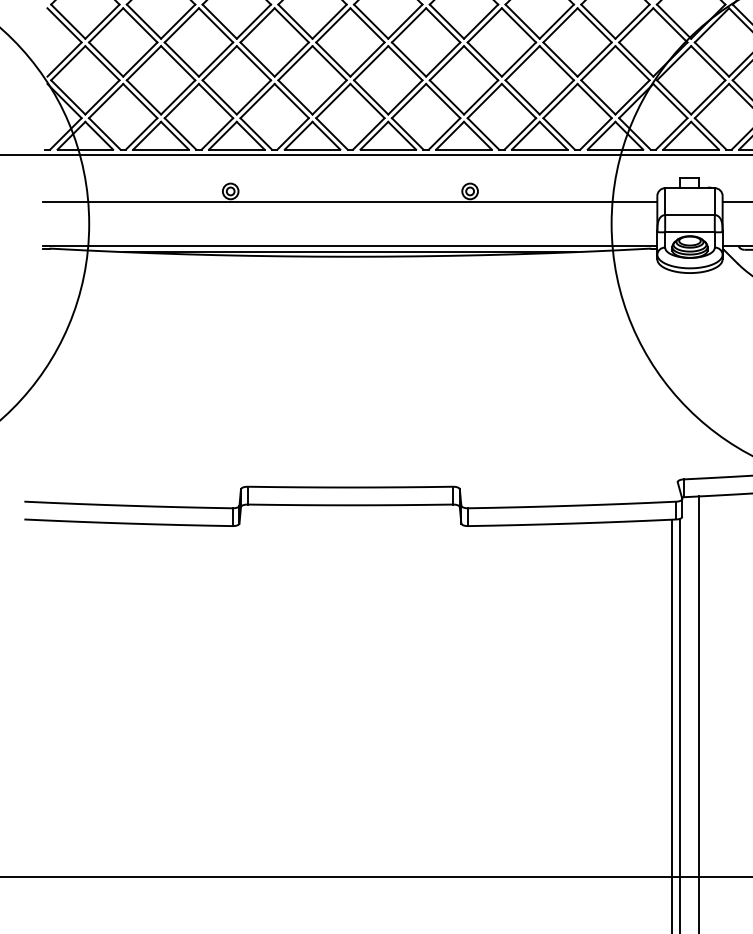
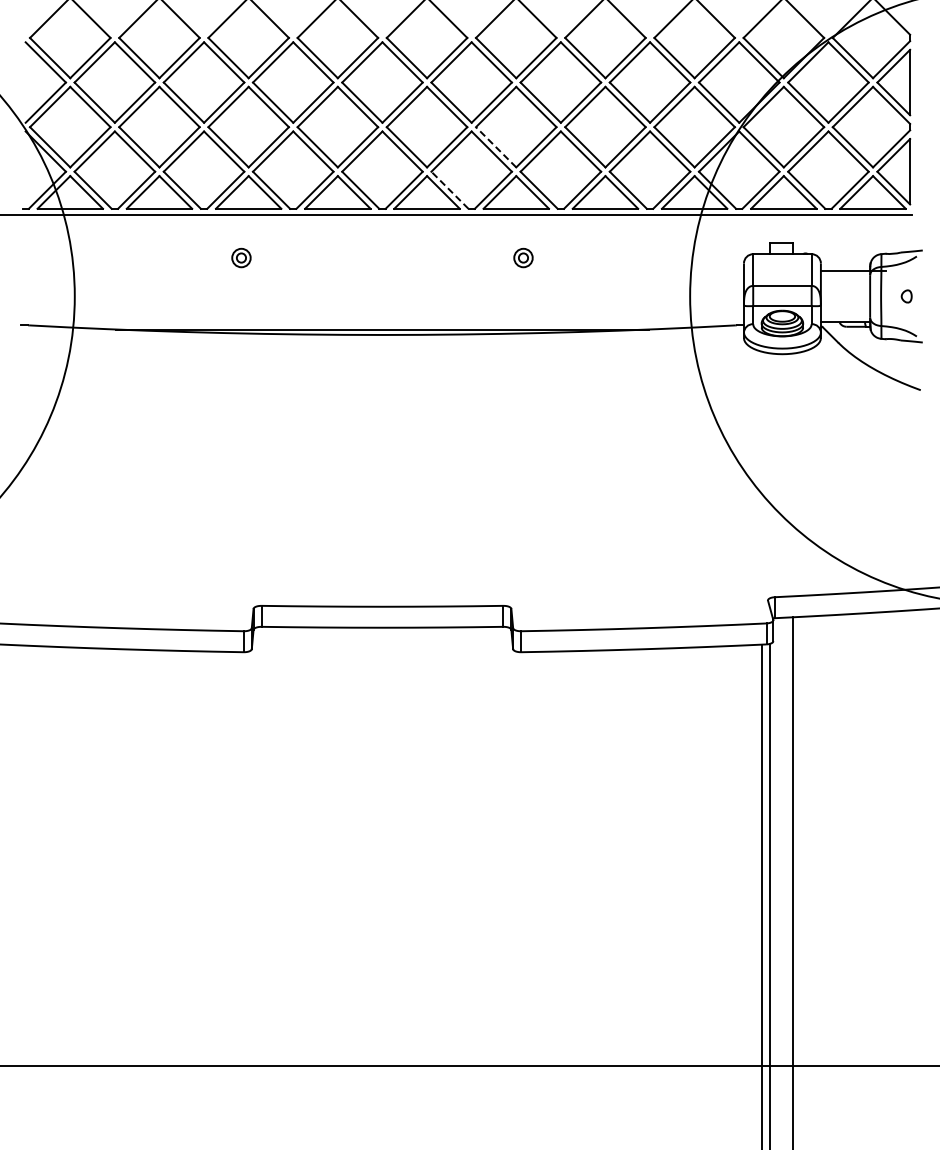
line: (446, 96) -> (495, 146), solid -> dashed
line: (407, 133) -> (449, 189), solid -> dashed
line: (349, 202) -> (381, 270), removed
line: (349, 246) -> (381, 322), removed

